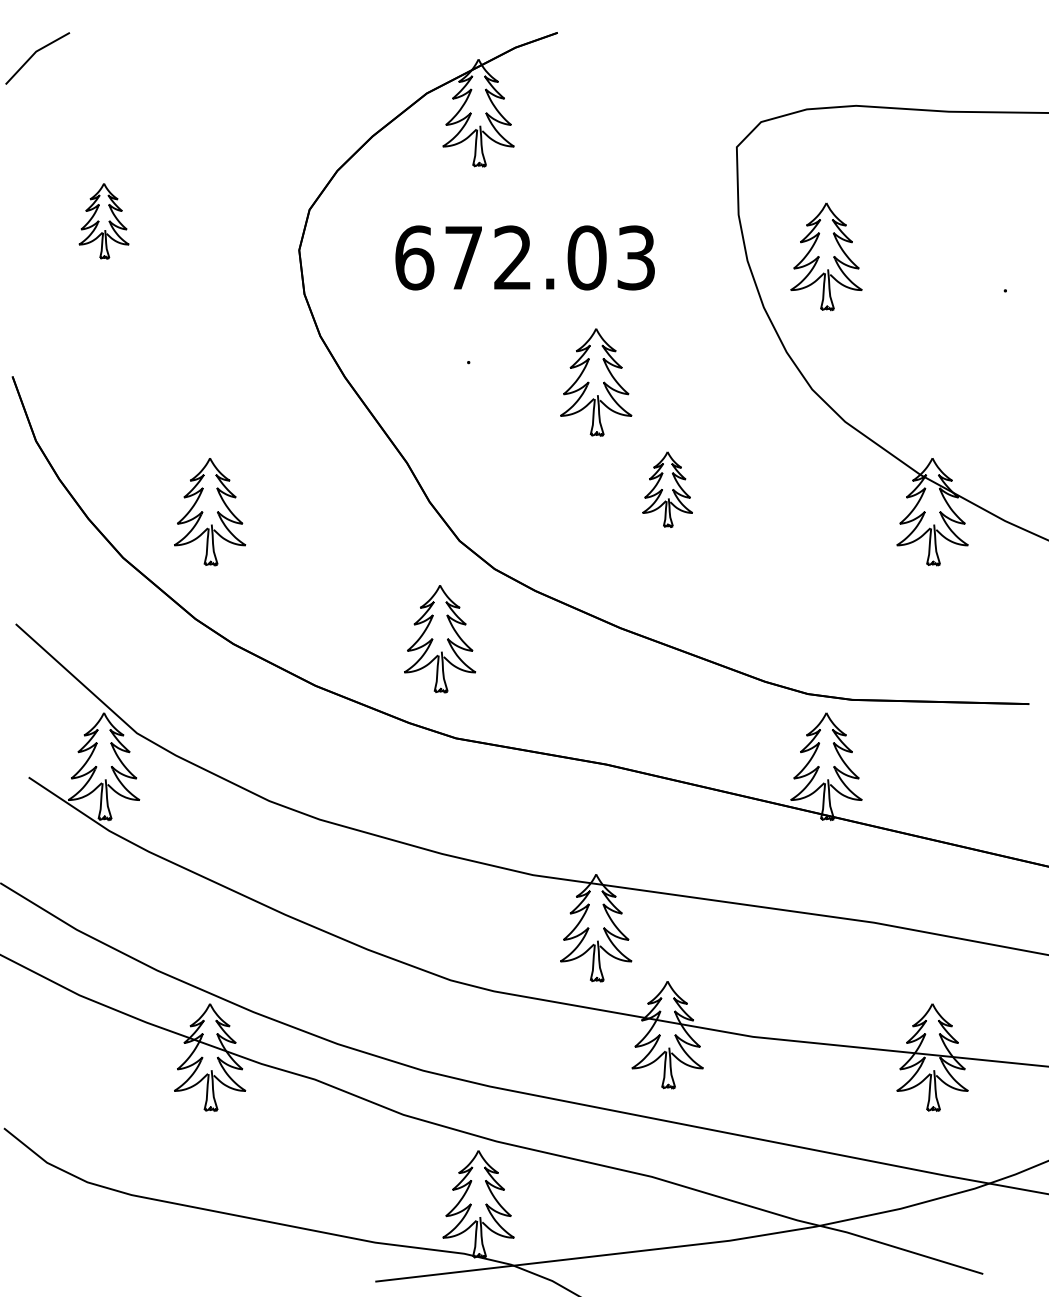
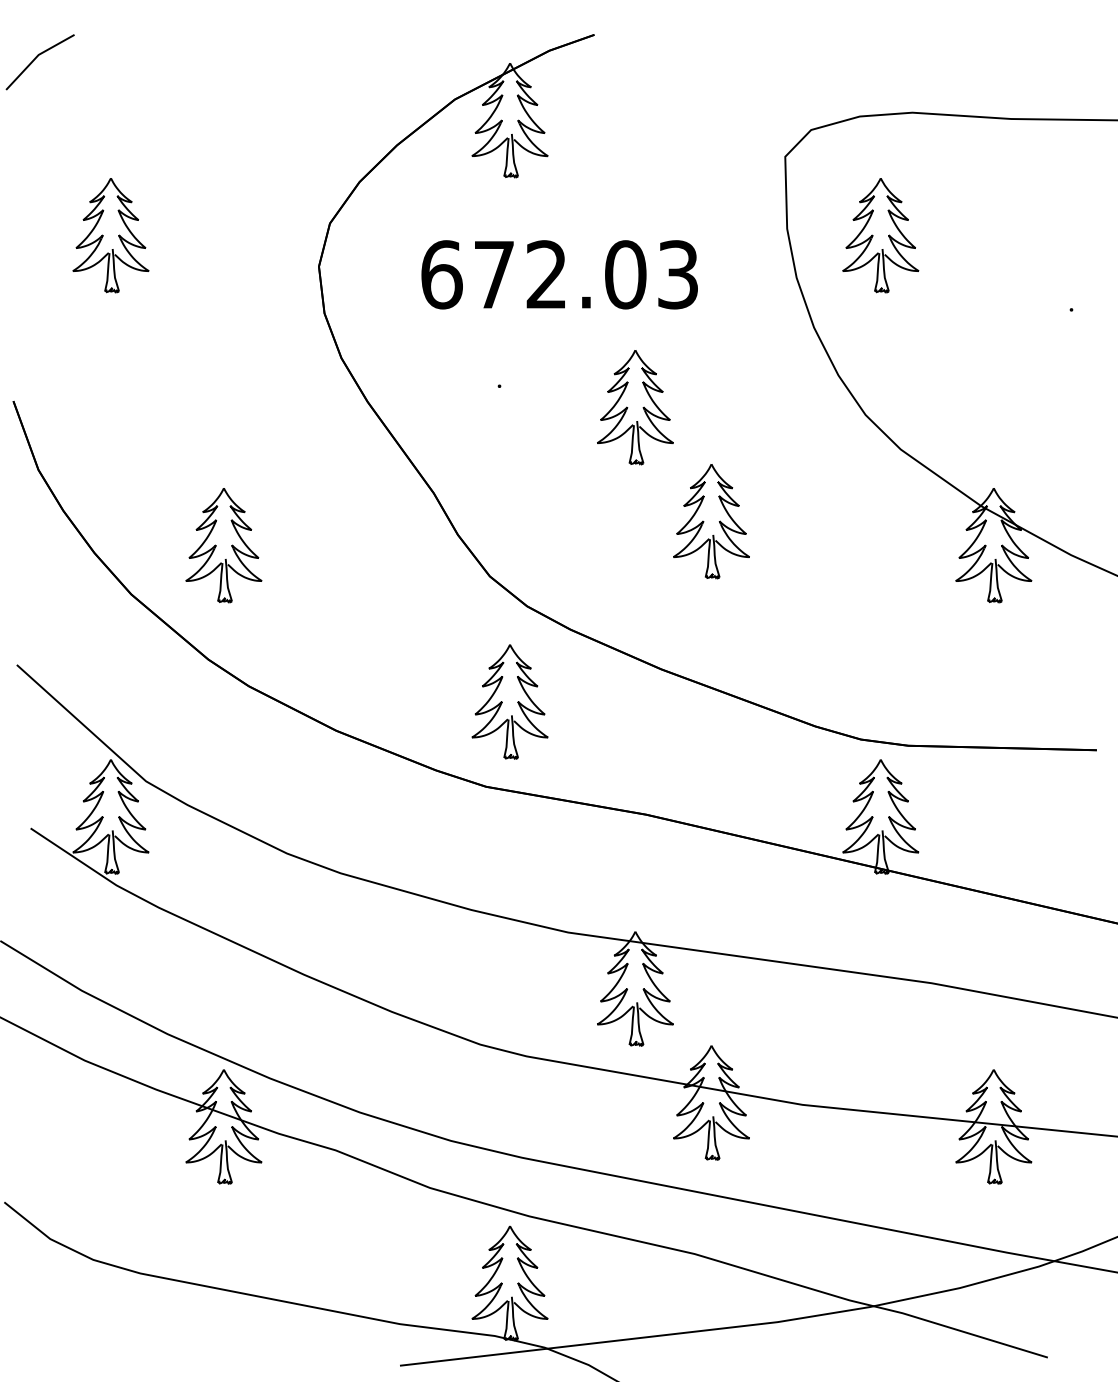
part: (103, 221) -> (110, 235), size x1.43
part: (826, 256) -> (880, 235), moved
part: (667, 489) -> (711, 521), size x1.43
part: (439, 638) -> (509, 701), moved

